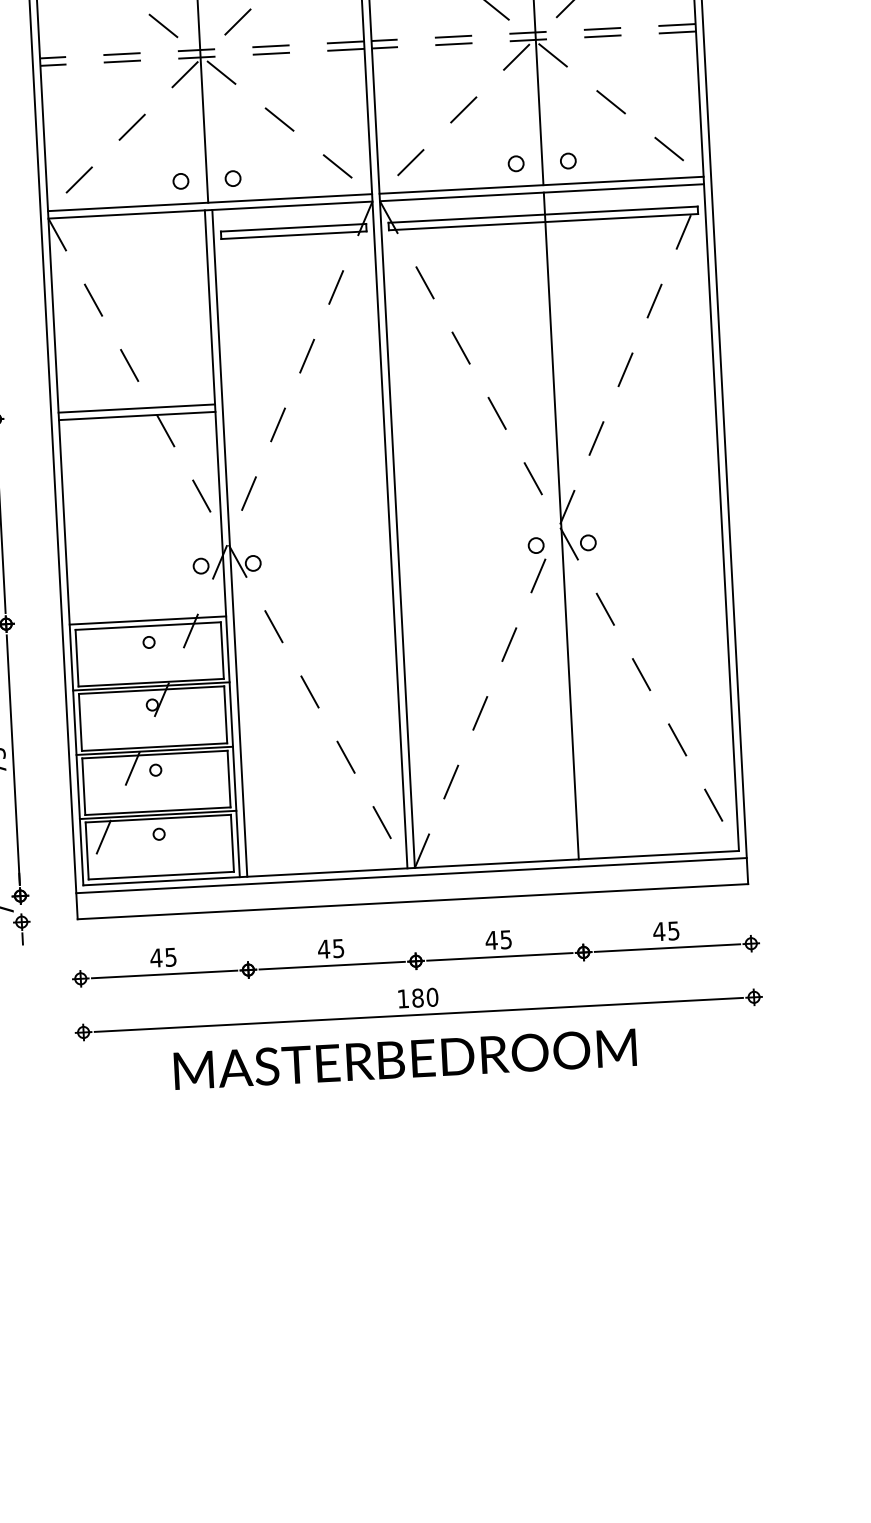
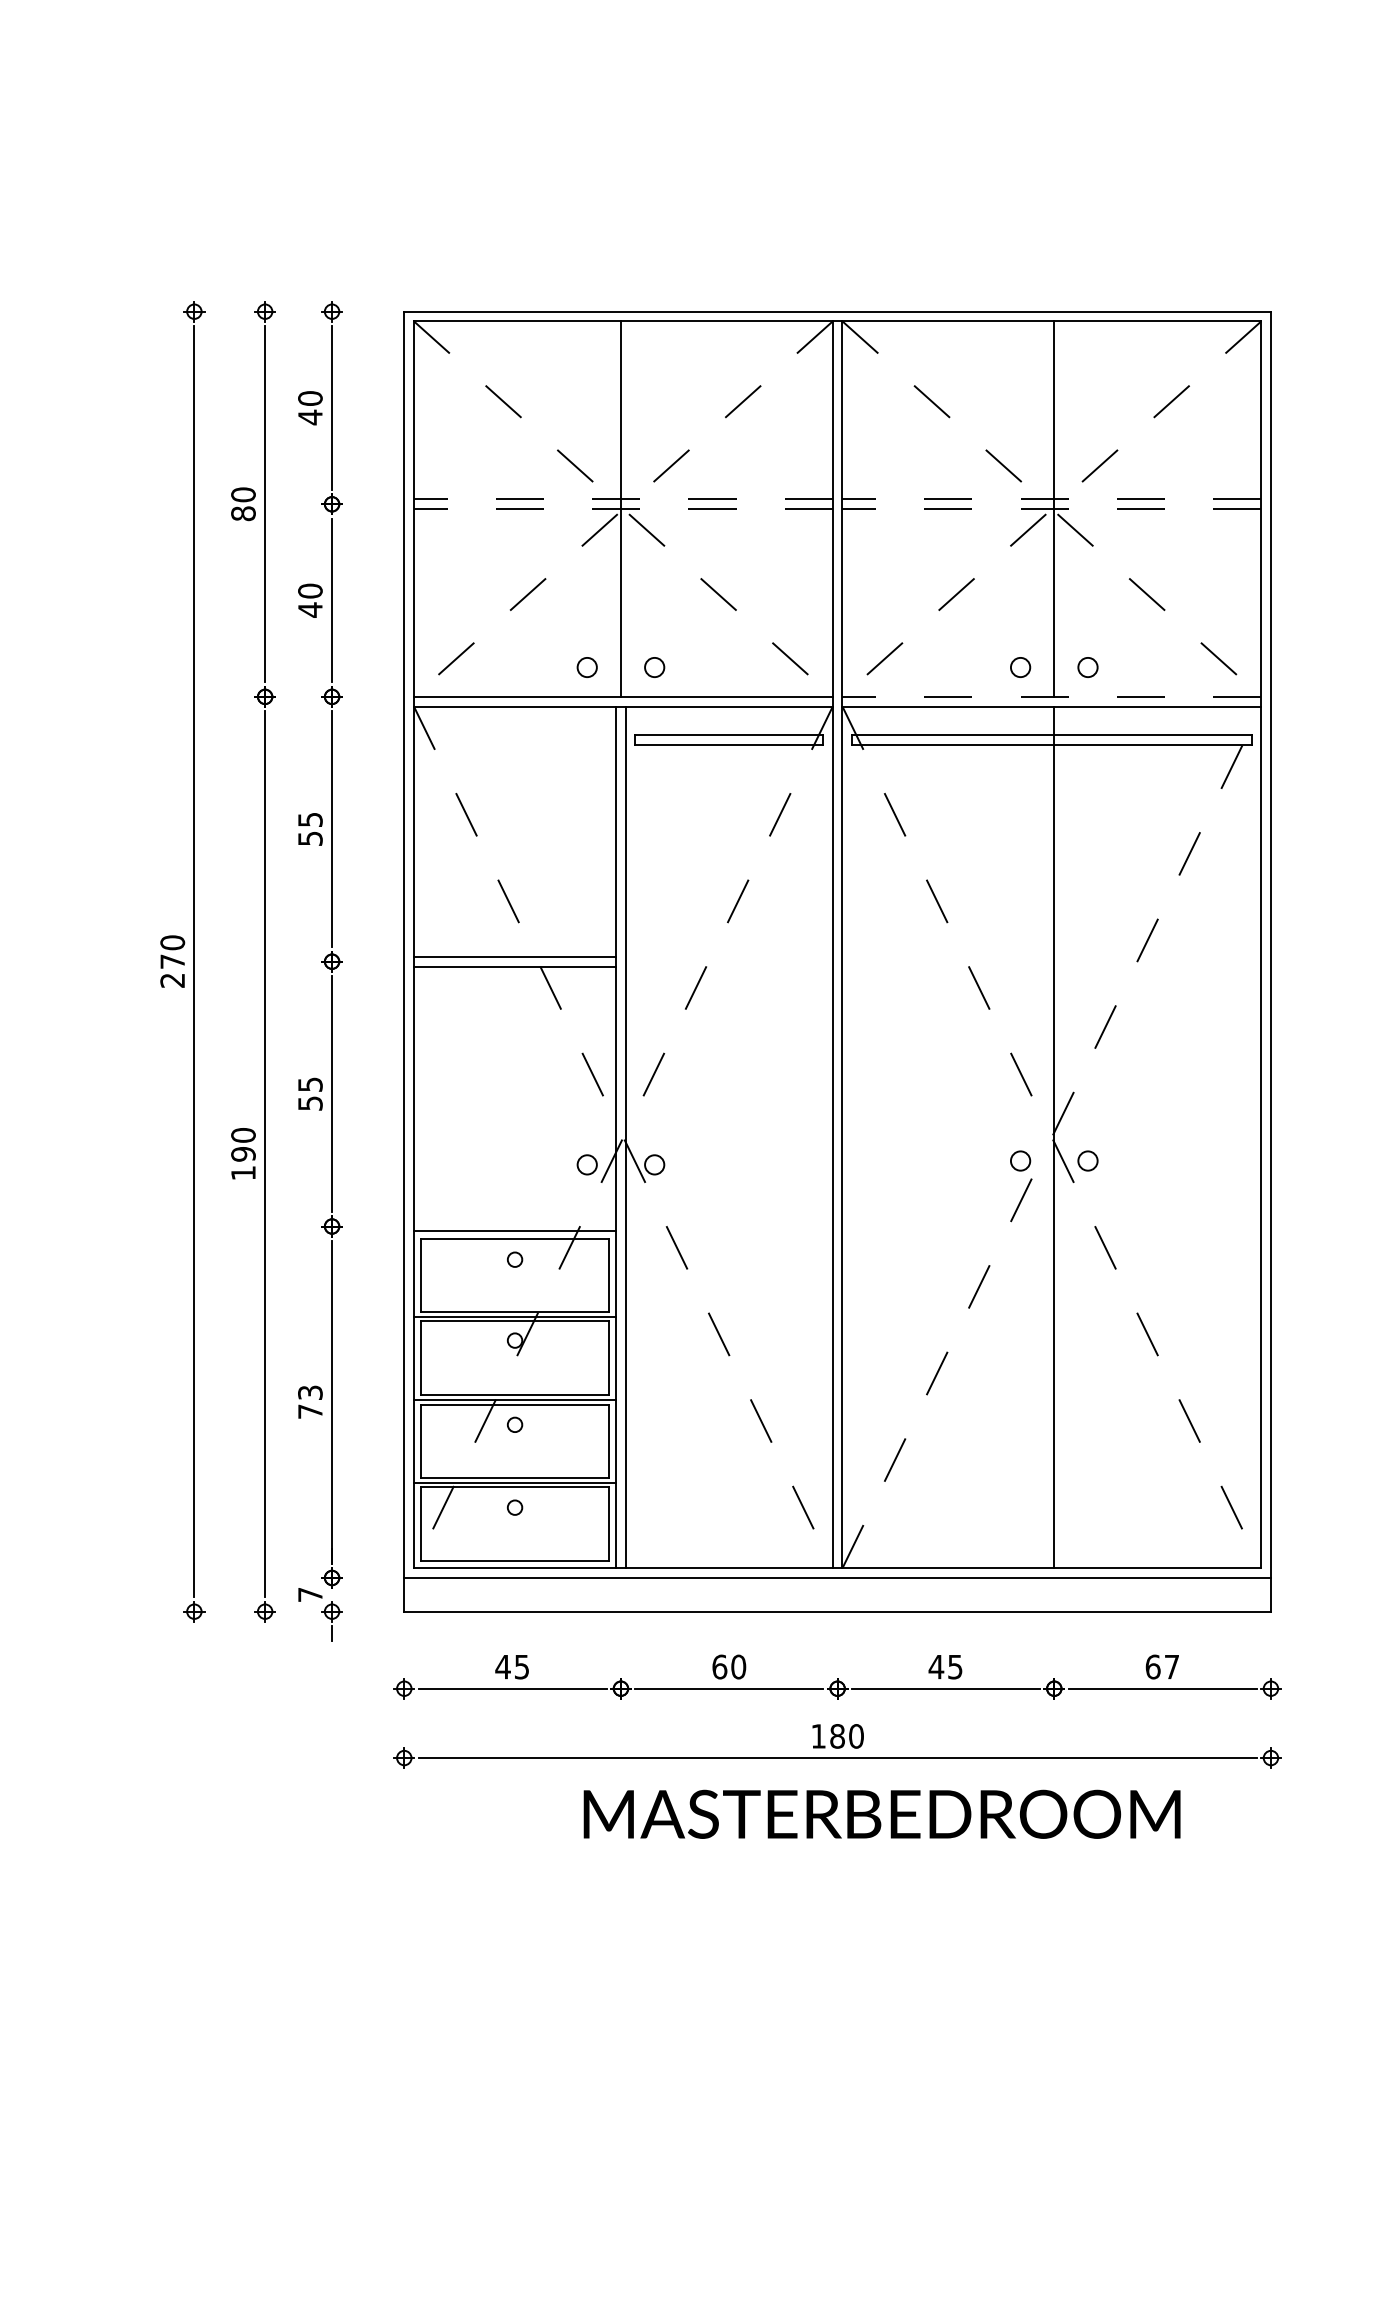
line: (541, 184) -> (1051, 696), solid -> dashed
text: (665, 930) -> (1161, 1666), 45 -> 67
text: (330, 948) -> (728, 1666), 45 -> 60
text: (404, 1058) -> (881, 1813), moved

